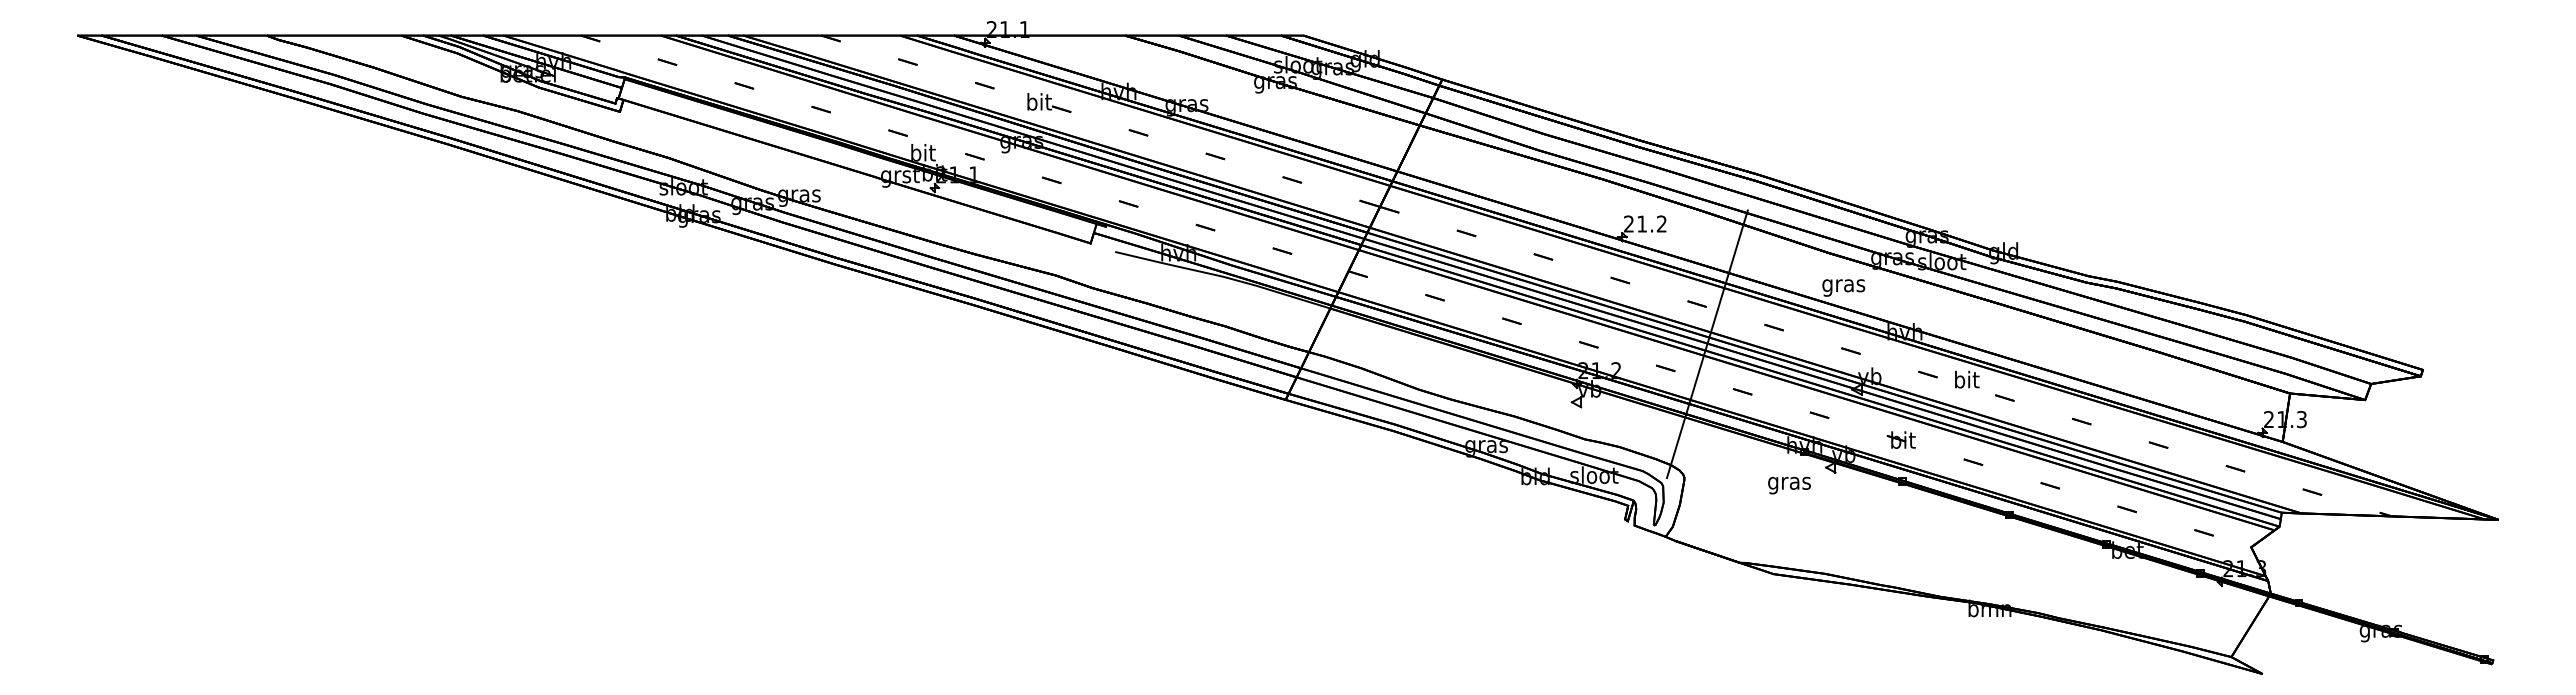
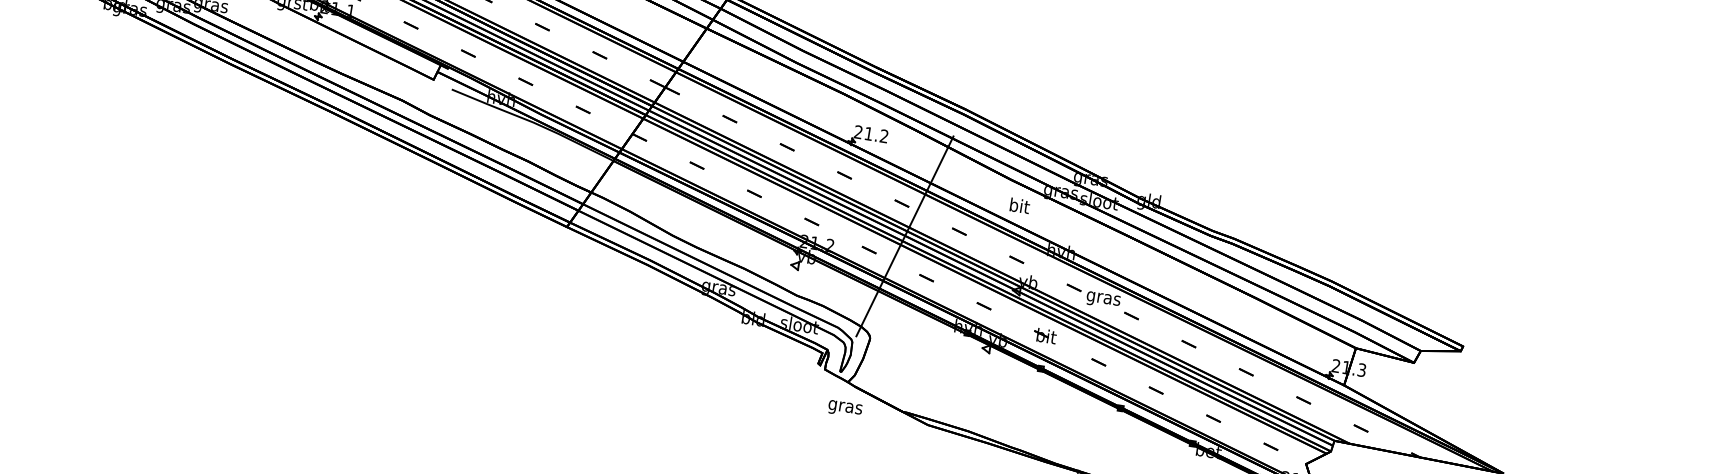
text: (1843, 285) -> (1019, 207), gras -> bit
text: (1966, 381) -> (1103, 298), bit -> gras
text: (1789, 485) -> (845, 408), moved

